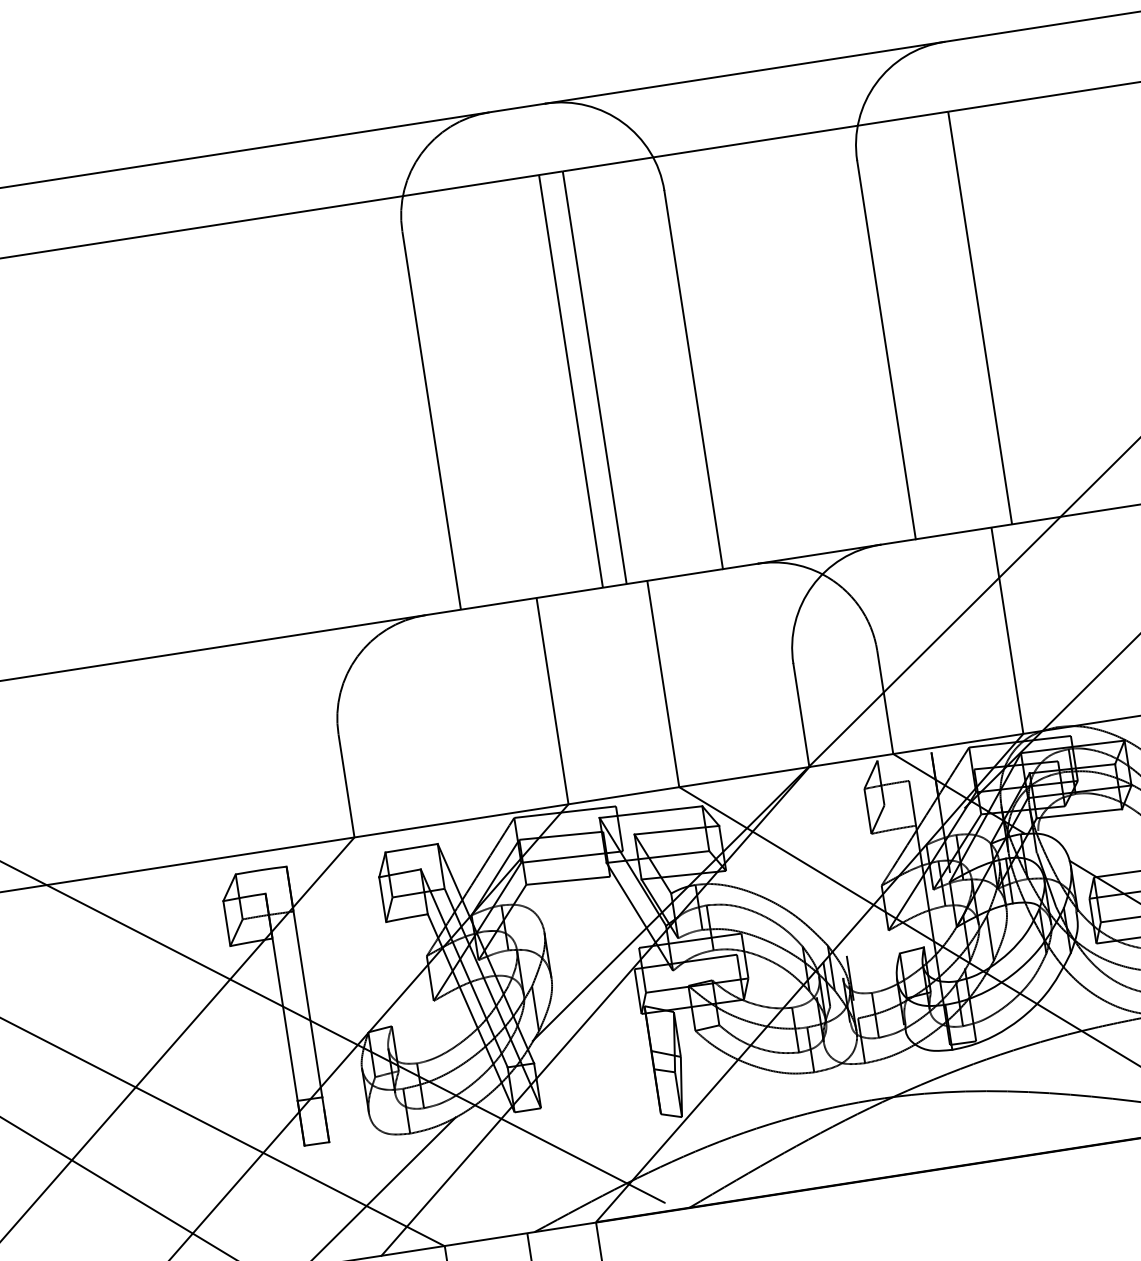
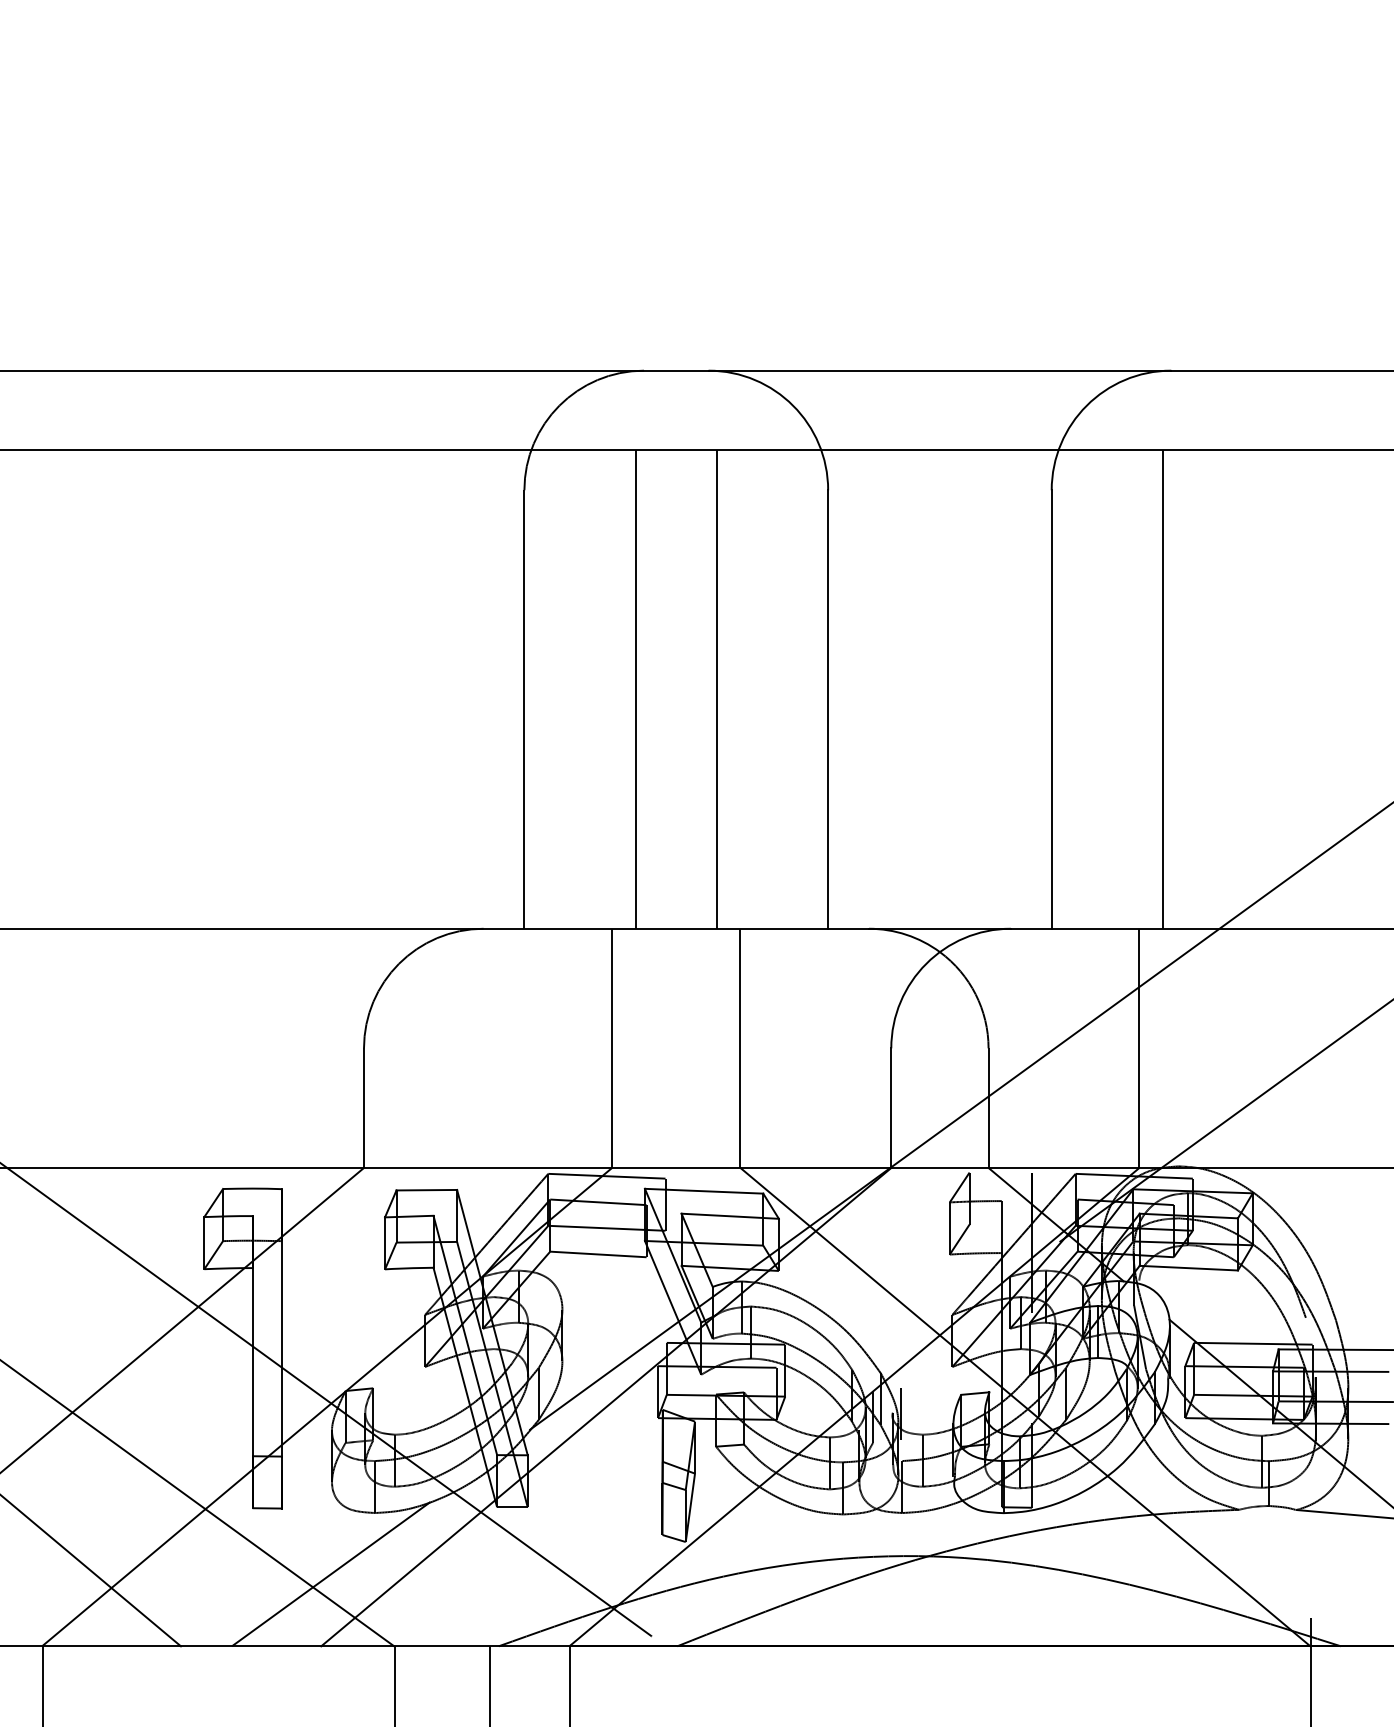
line: (571, 381) -> (636, 689), moved

